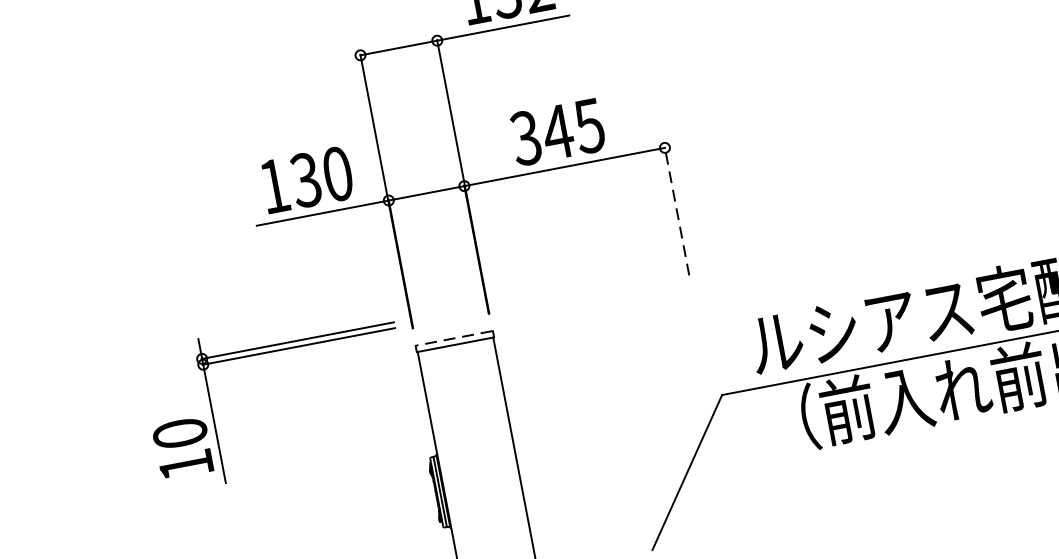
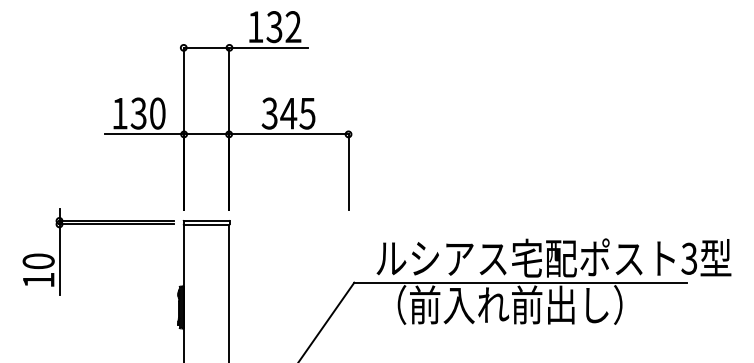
line: (676, 210) -> (348, 171), dashed -> solid
line: (454, 337) -> (206, 220), dashed -> solid
part: (268, 352) -> (98, 224), moved

